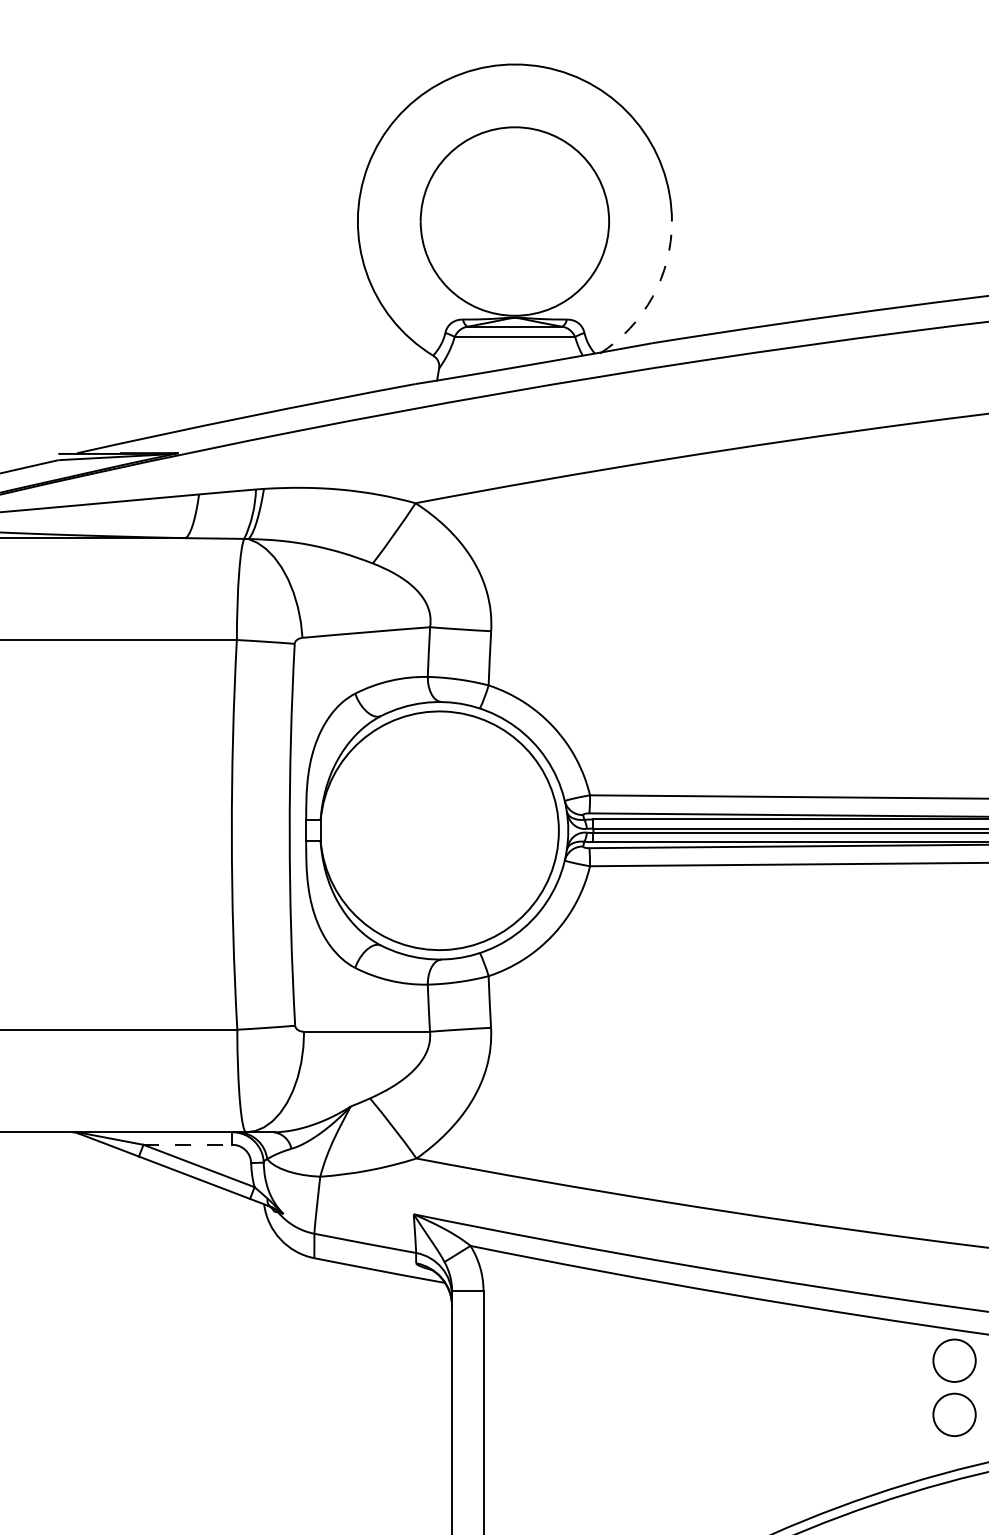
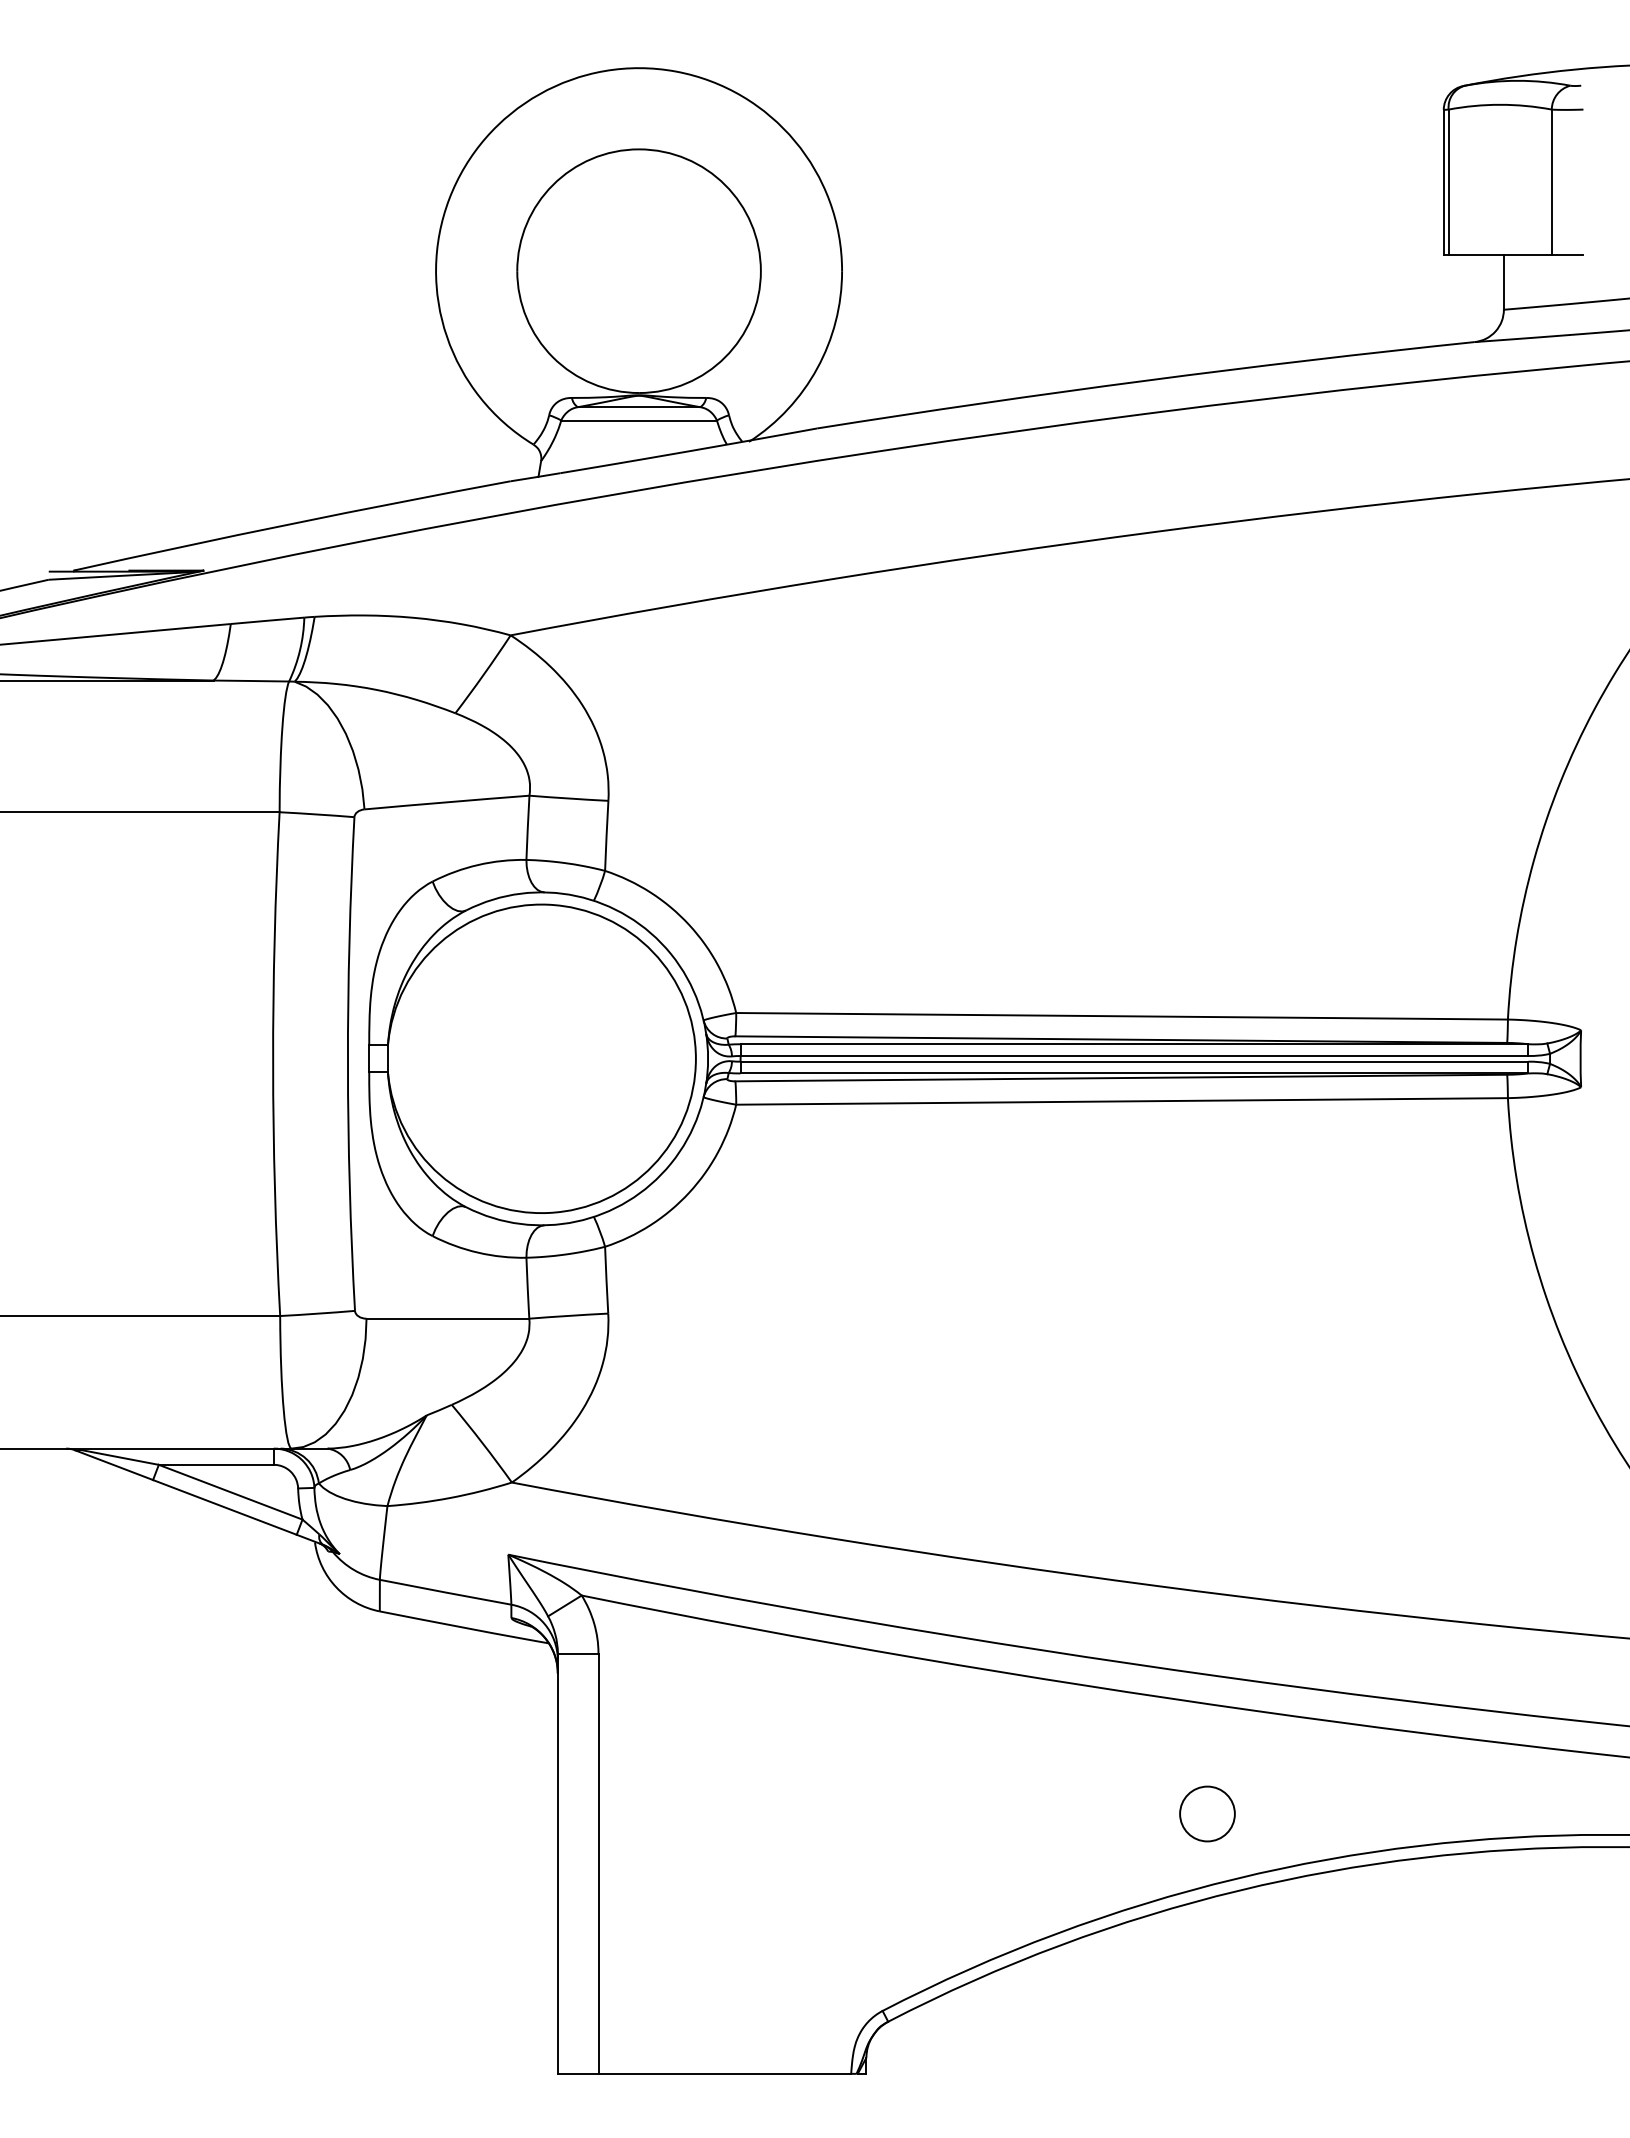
arc: (652, 296) -> (817, 368), dashed -> solid
line: (188, 1144) -> (216, 1464), dashed -> solid
circle: (954, 1360) -> (1207, 1743), removed

